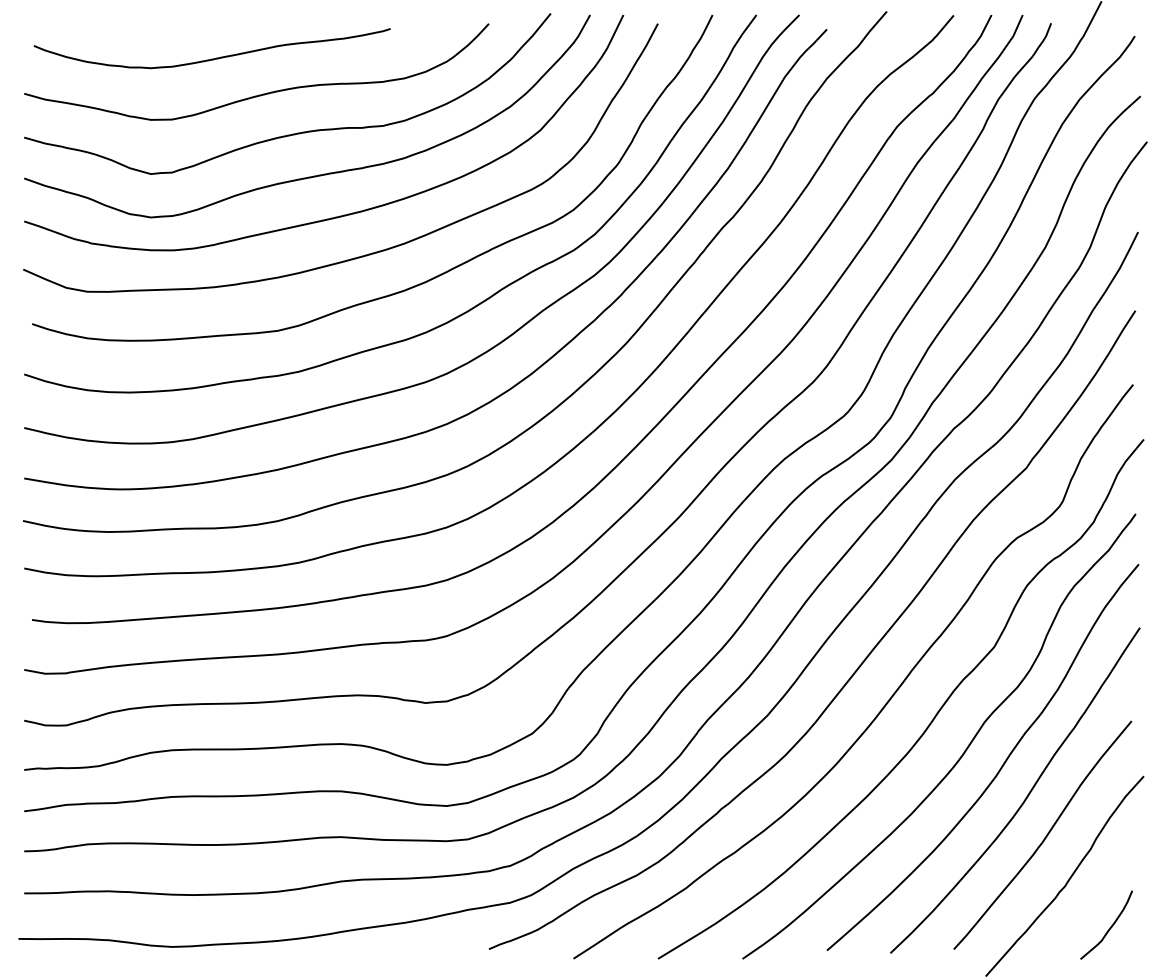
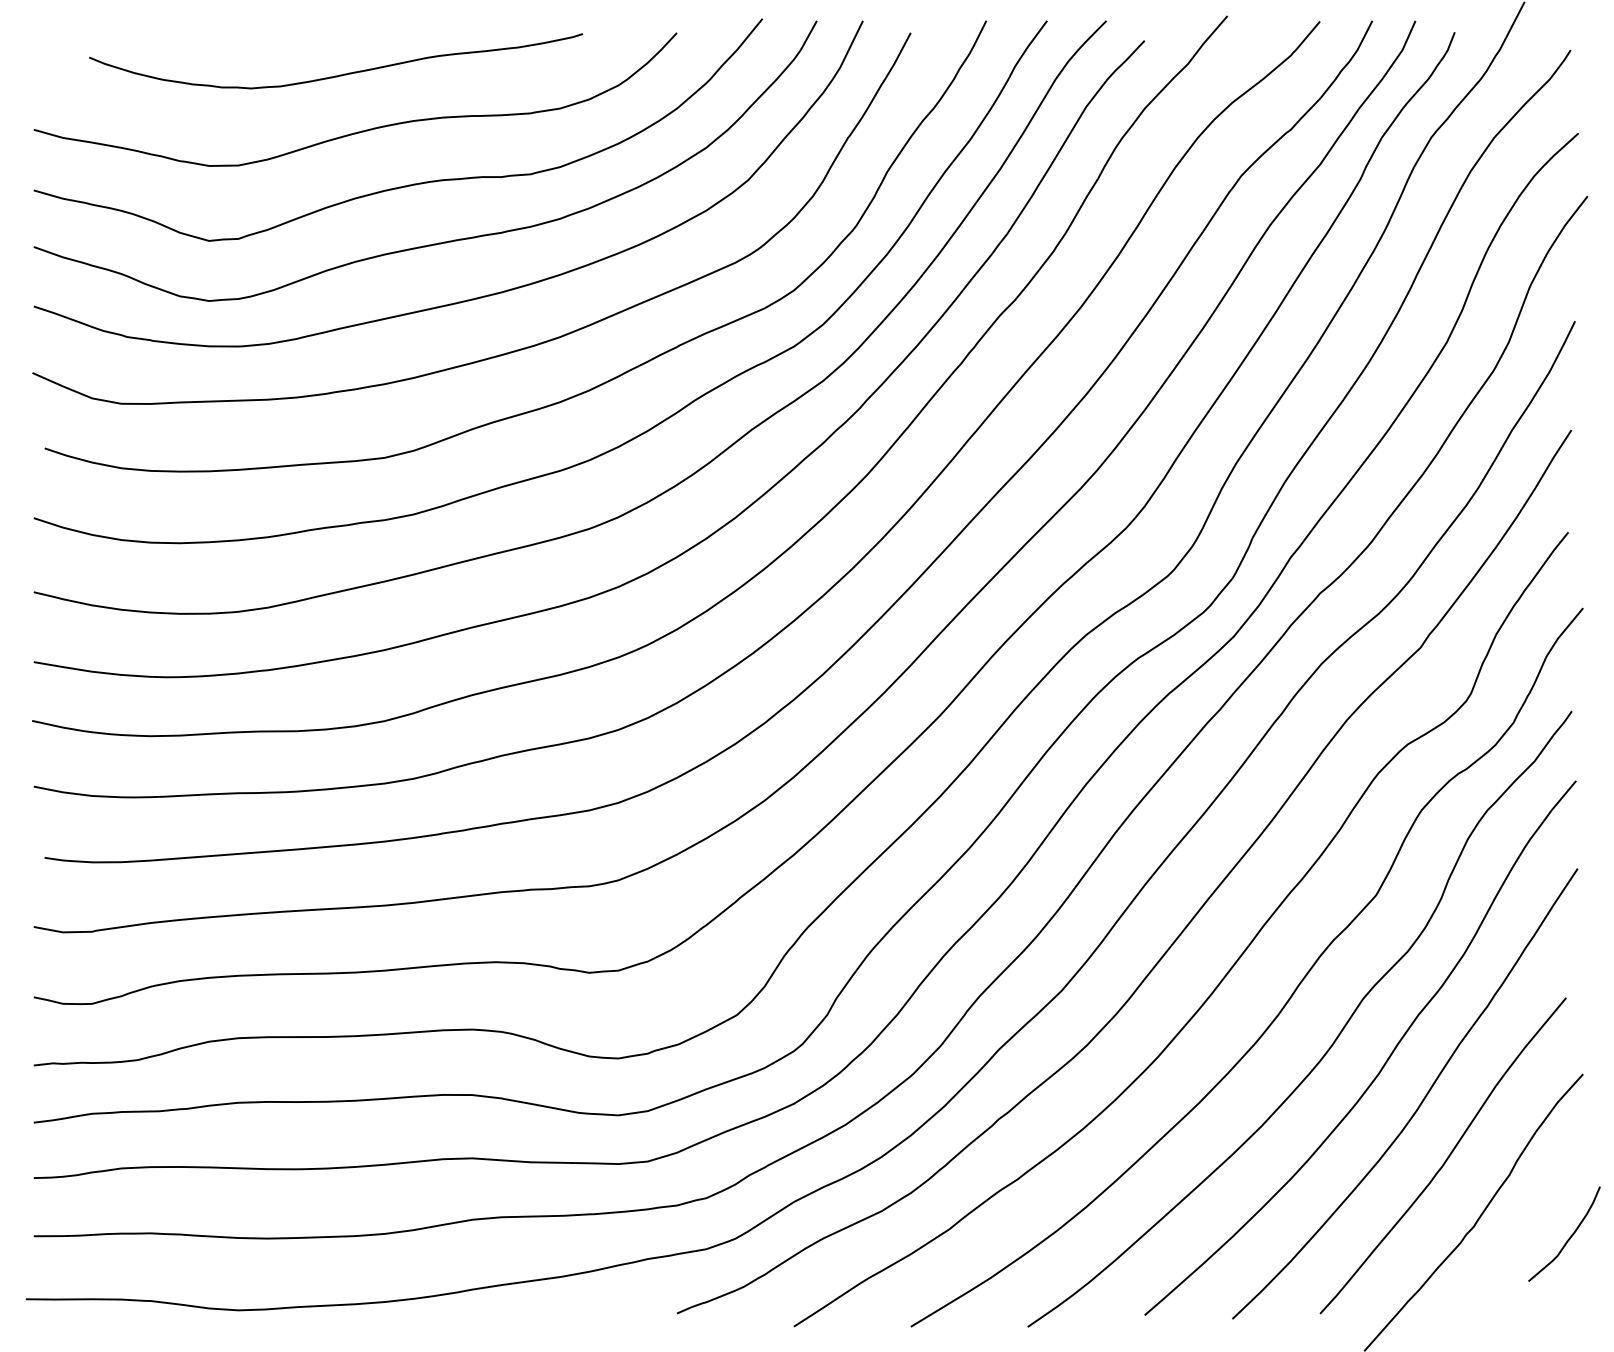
curve: (214, 58) -> (339, 74), moved
curve: (1110, 927) -> (1569, 1237), moved

